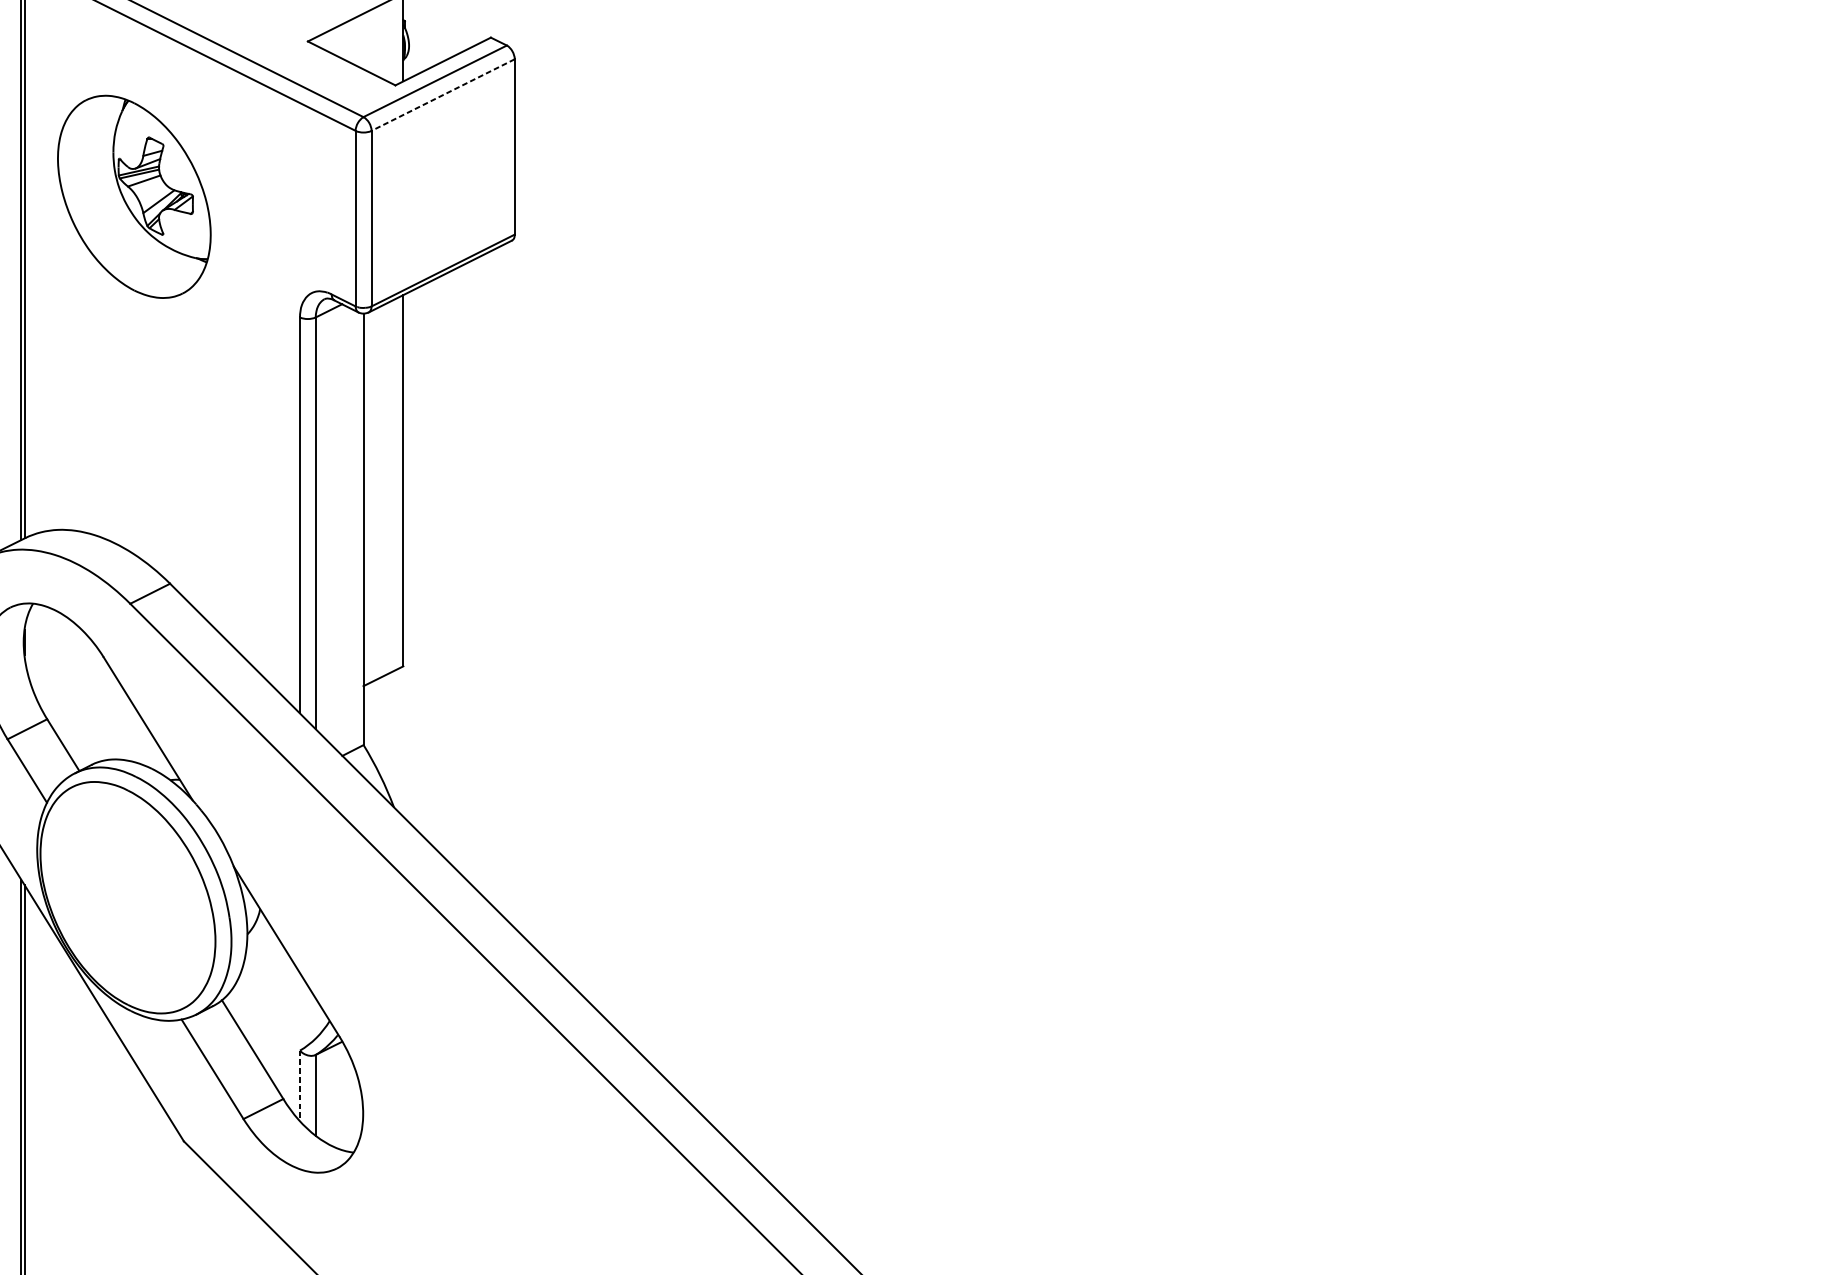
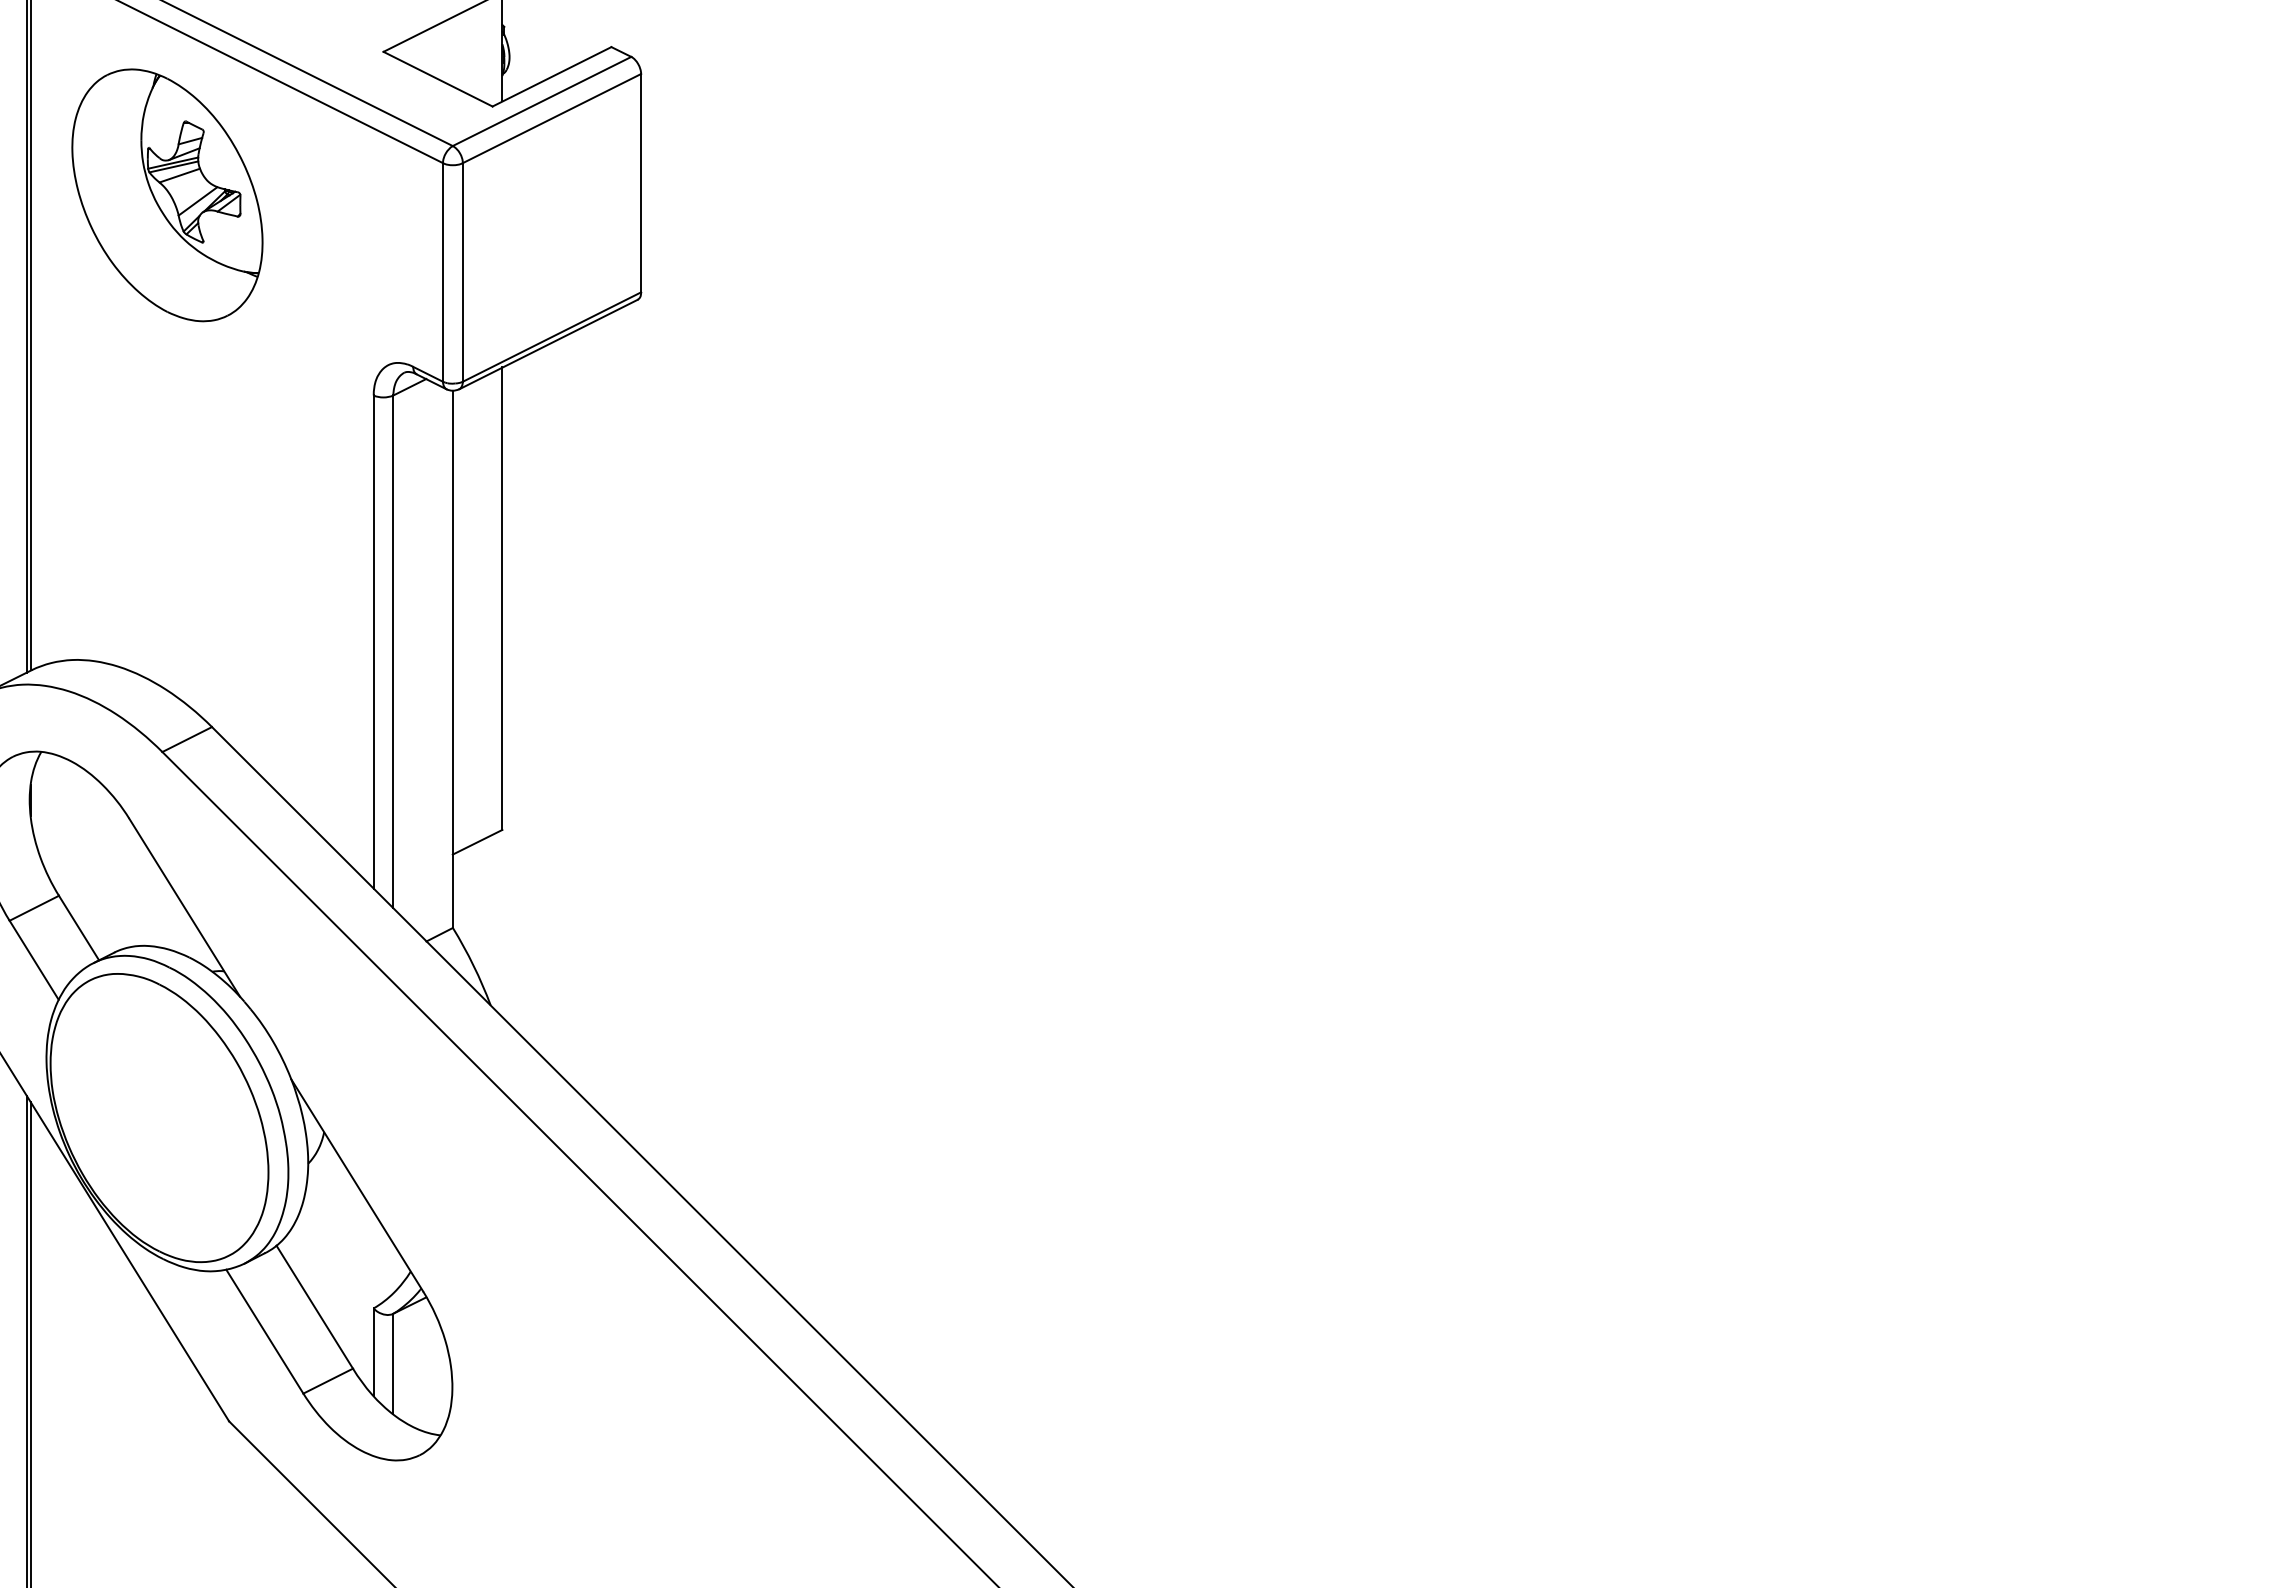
line: (443, 95) -> (552, 118), dashed -> solid
part: (134, 196) -> (167, 195), moved
line: (299, 1086) -> (373, 1352), dashed -> solid

